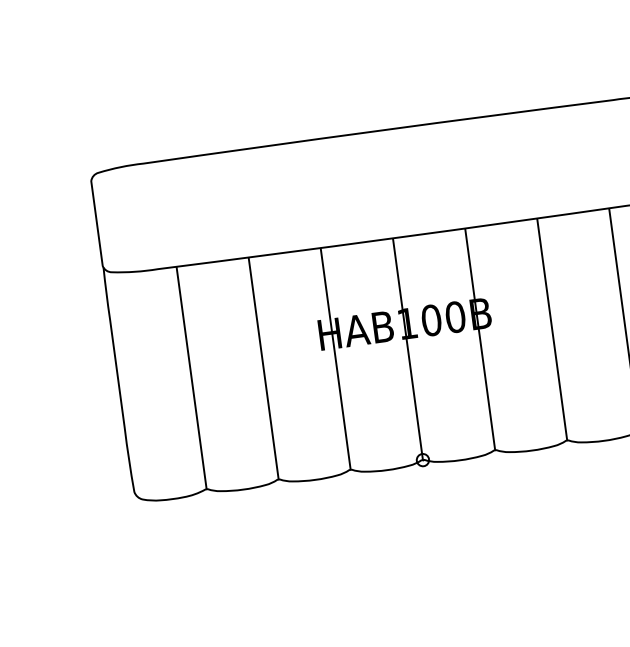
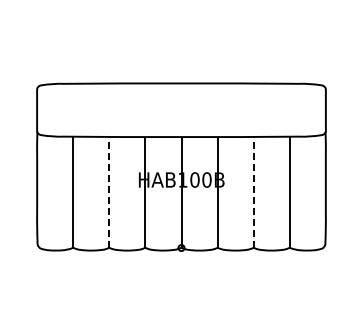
line: (551, 327) -> (253, 191), solid -> dashed
line: (263, 366) -> (109, 191), solid -> dashed

